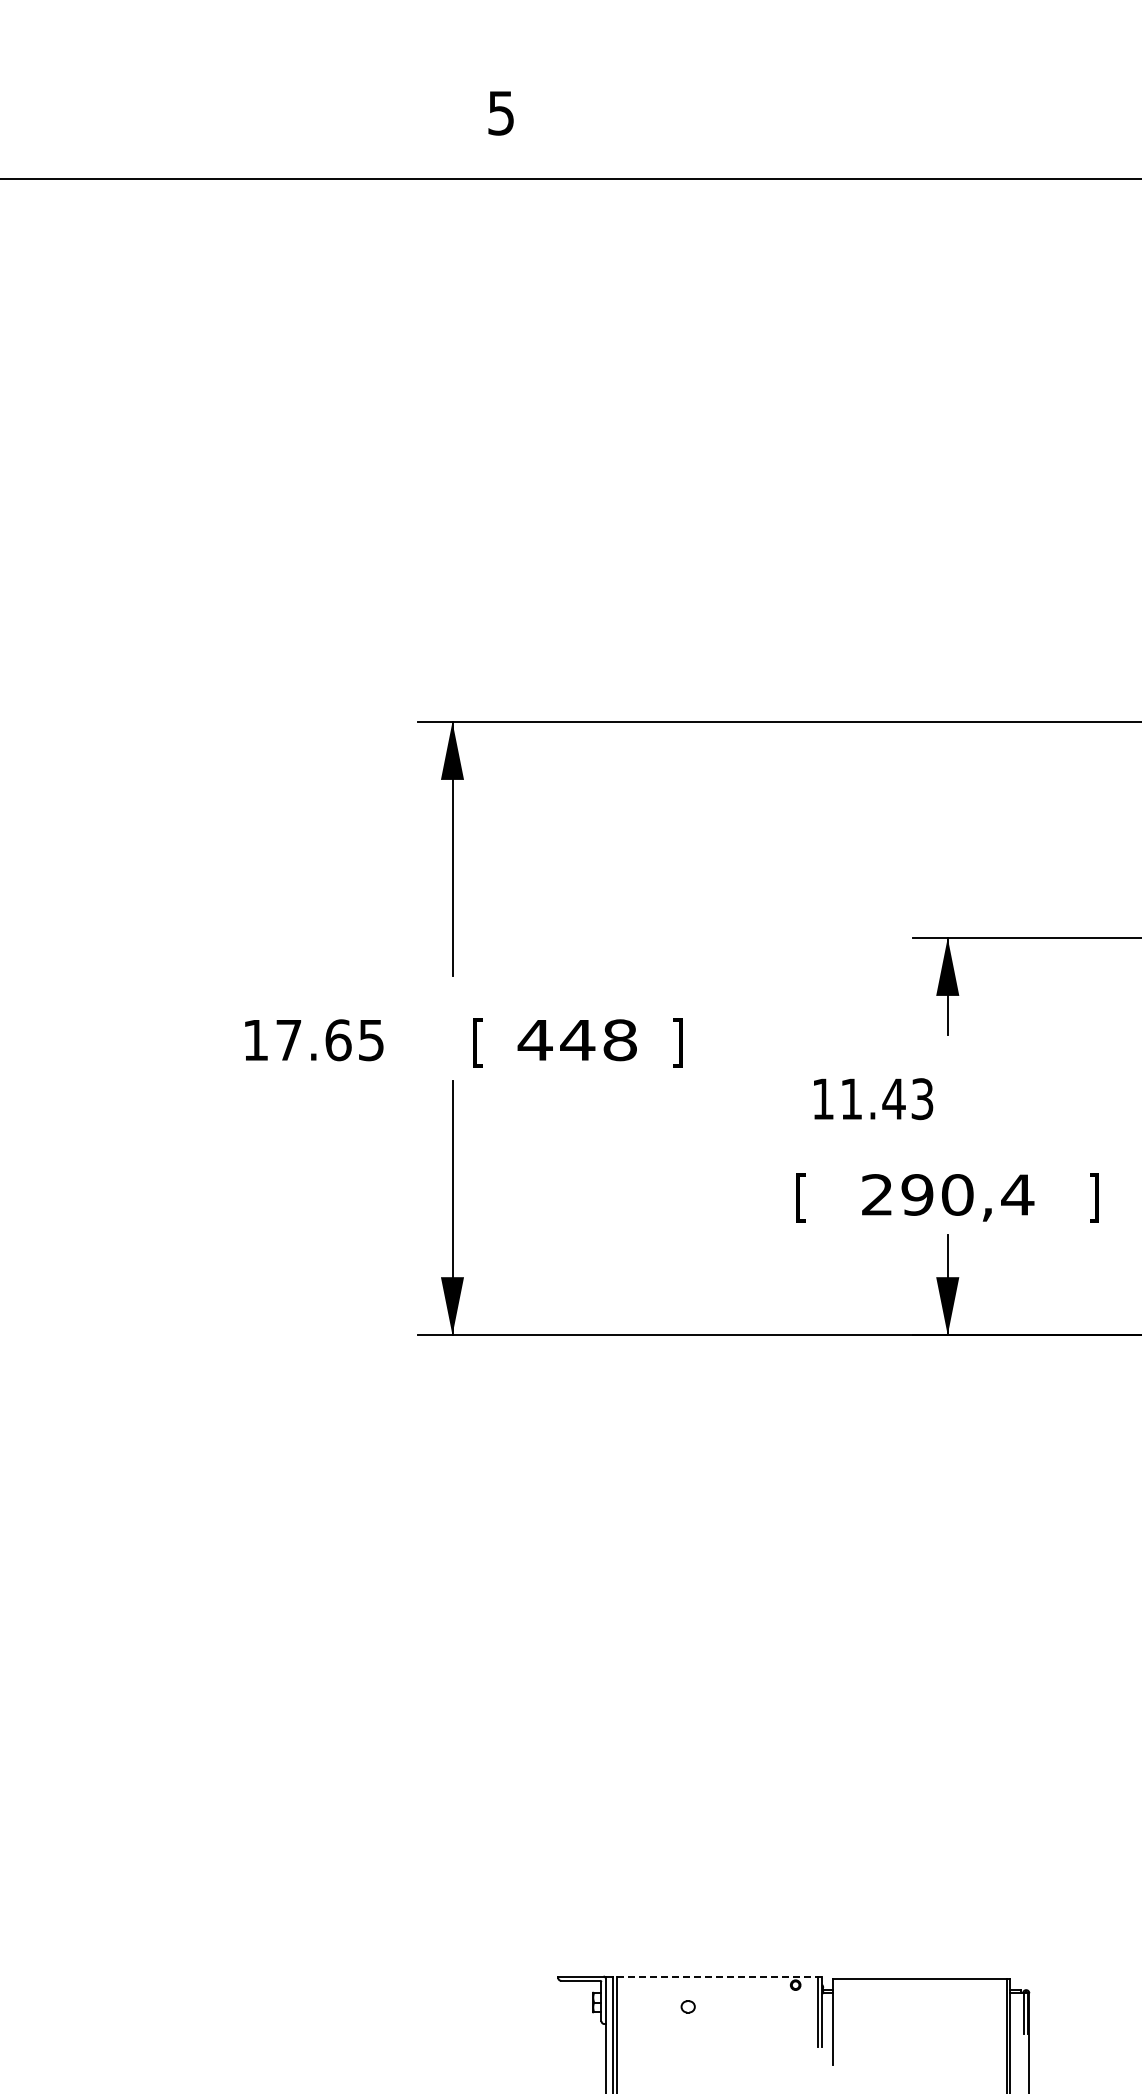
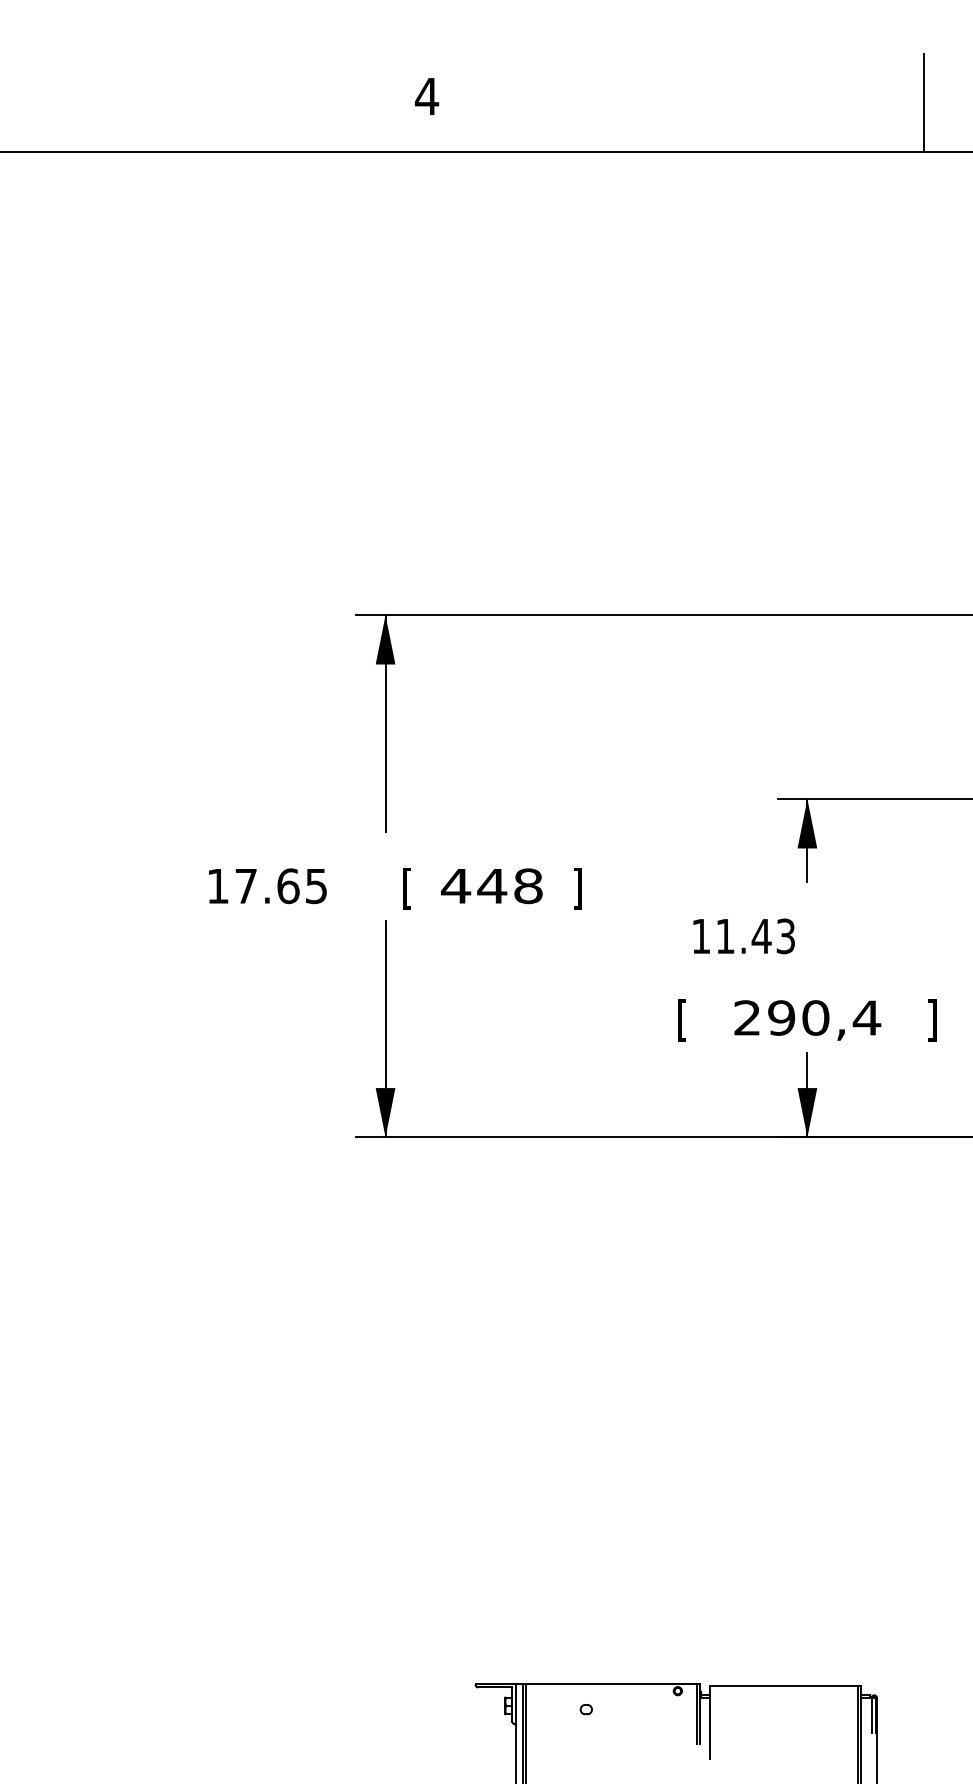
text: (501, 113) -> (427, 96), 5 -> 4
line: (1084, 120) -> (923, 102), added
line: (717, 1976) -> (611, 1683), dashed -> solid

